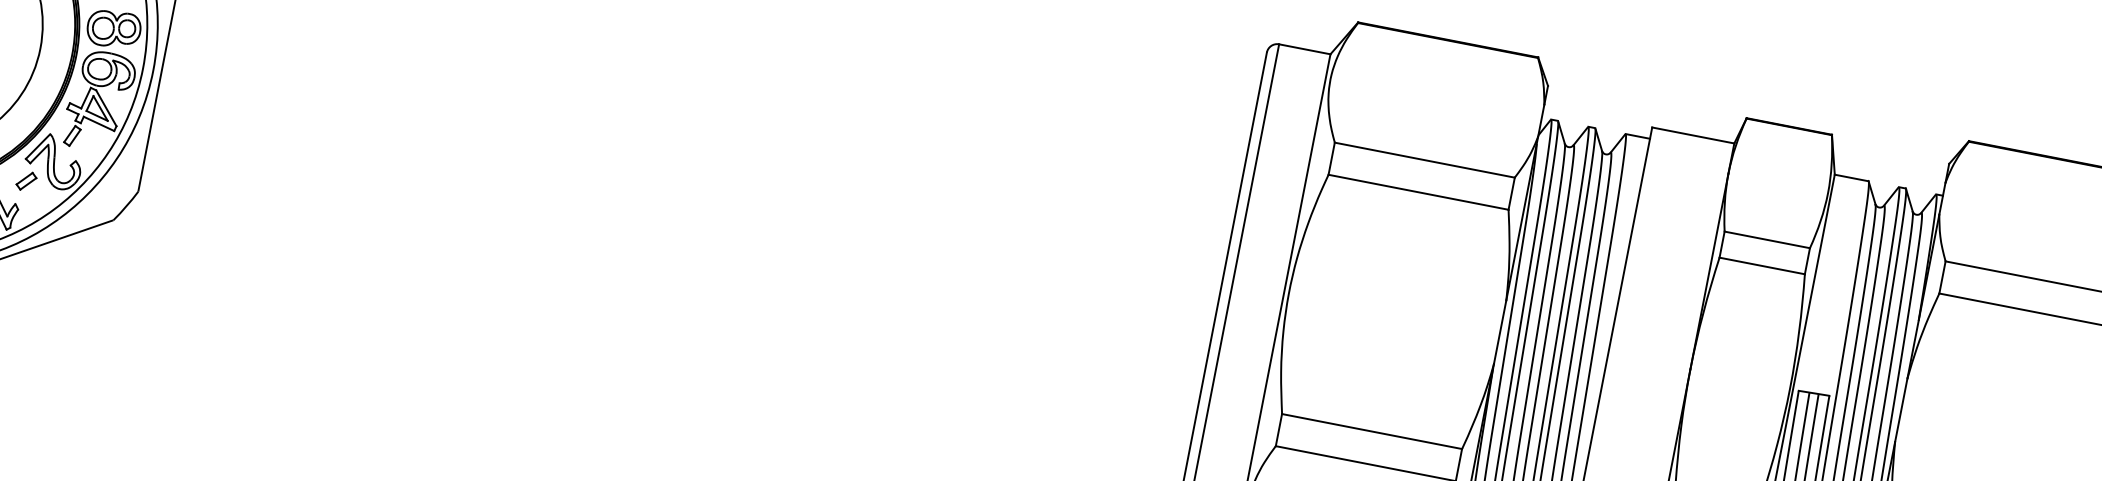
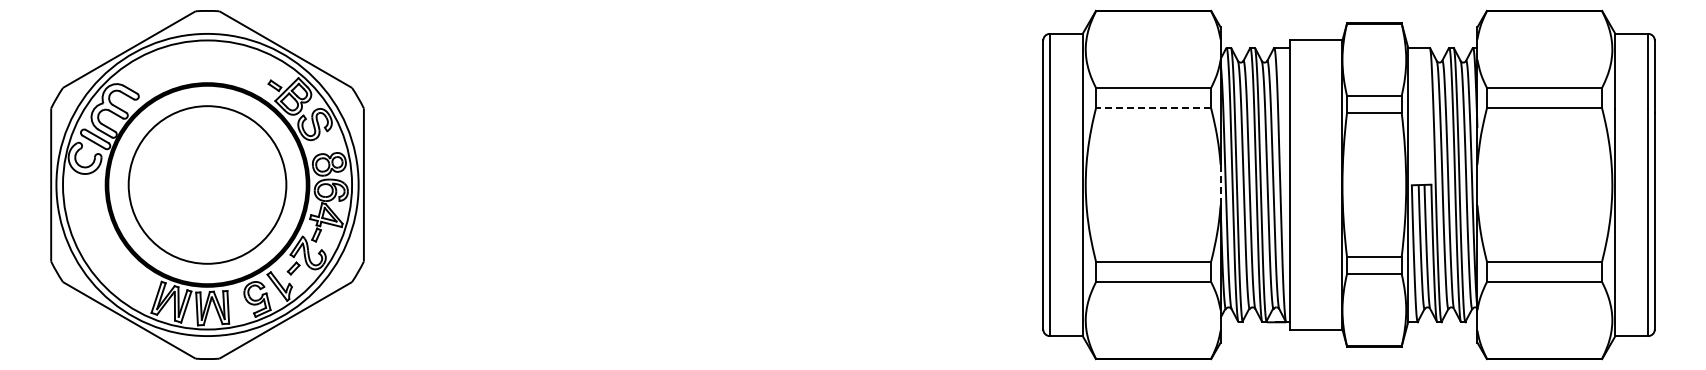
line: (1418, 192) -> (1153, 108), solid -> dashed
line: (1499, 333) -> (1220, 185), solid -> dashed

